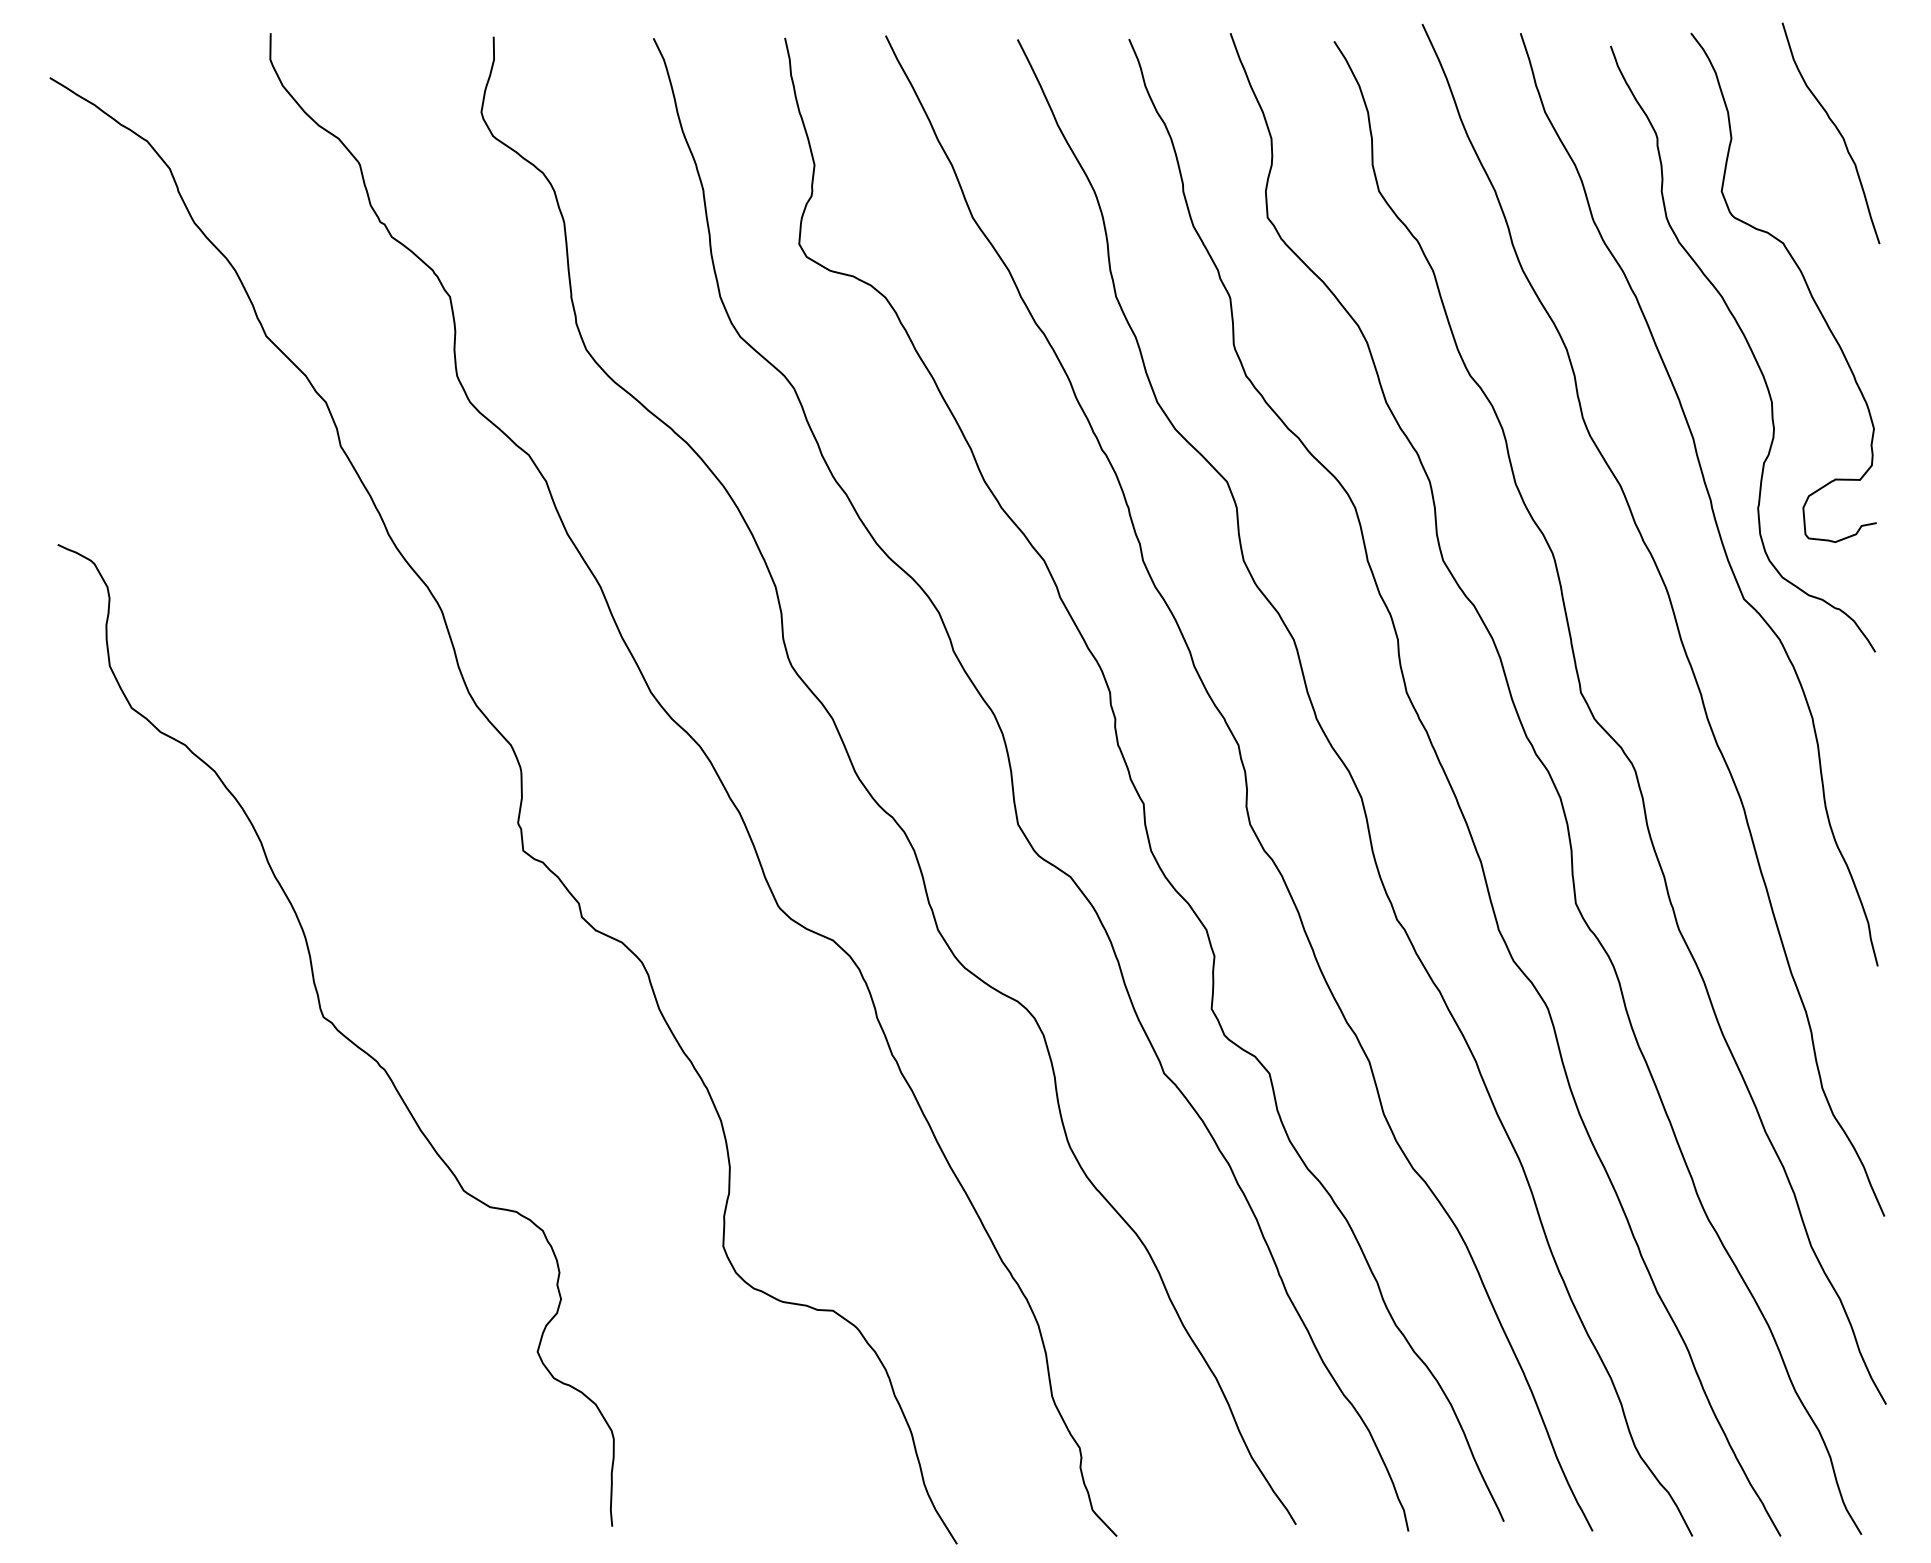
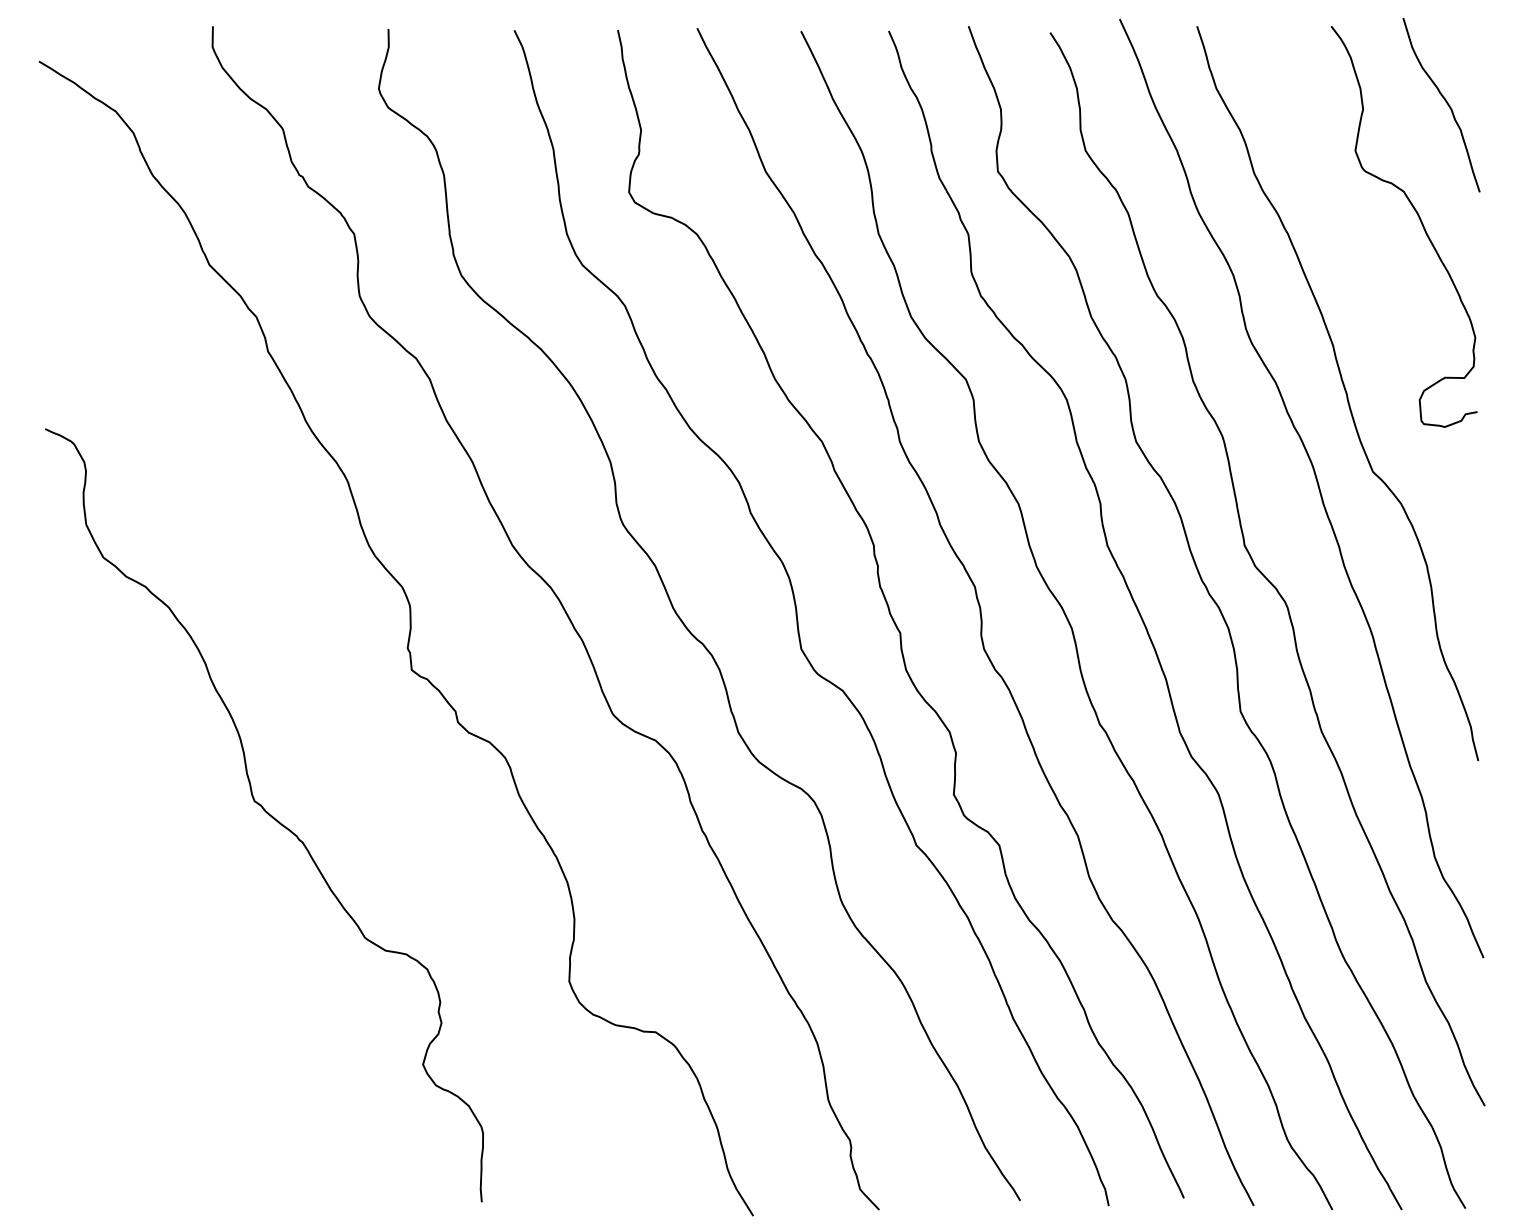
curve: (1748, 346) -> (1376, 272), removed

